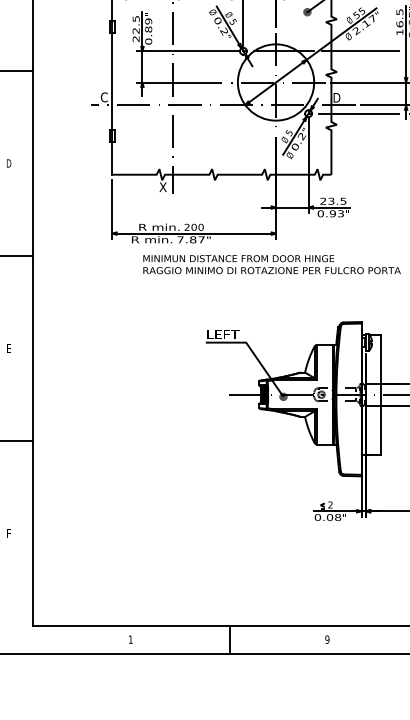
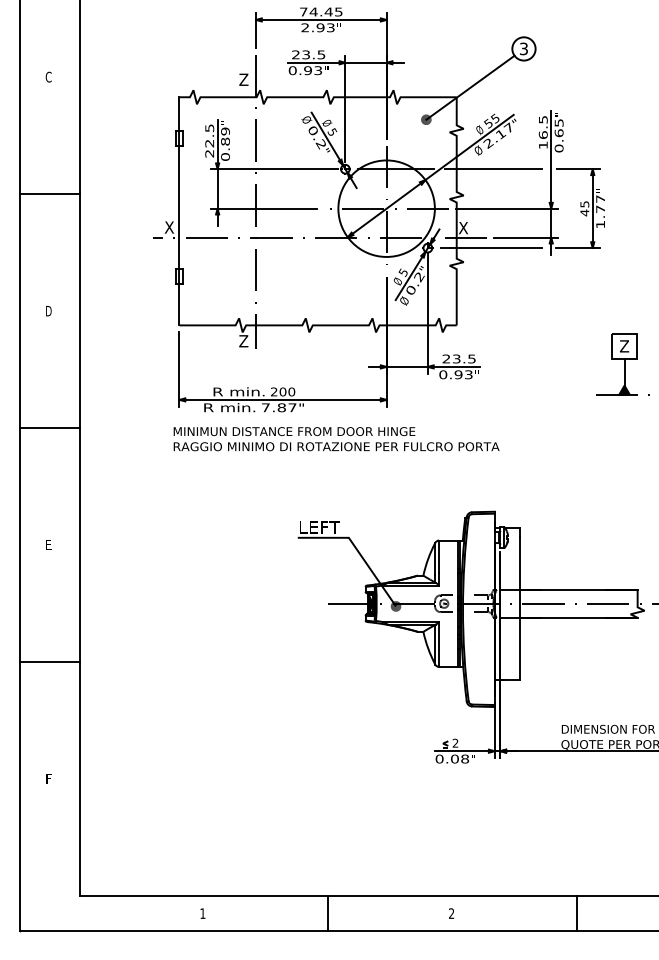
text: (103, 97) -> (168, 227), C -> X
text: (336, 98) -> (463, 228), D -> X
text: (162, 187) -> (243, 341), X -> Z
text: (271, 264) -> (336, 439), moved
text: (327, 639) -> (451, 913), 9 -> 2

